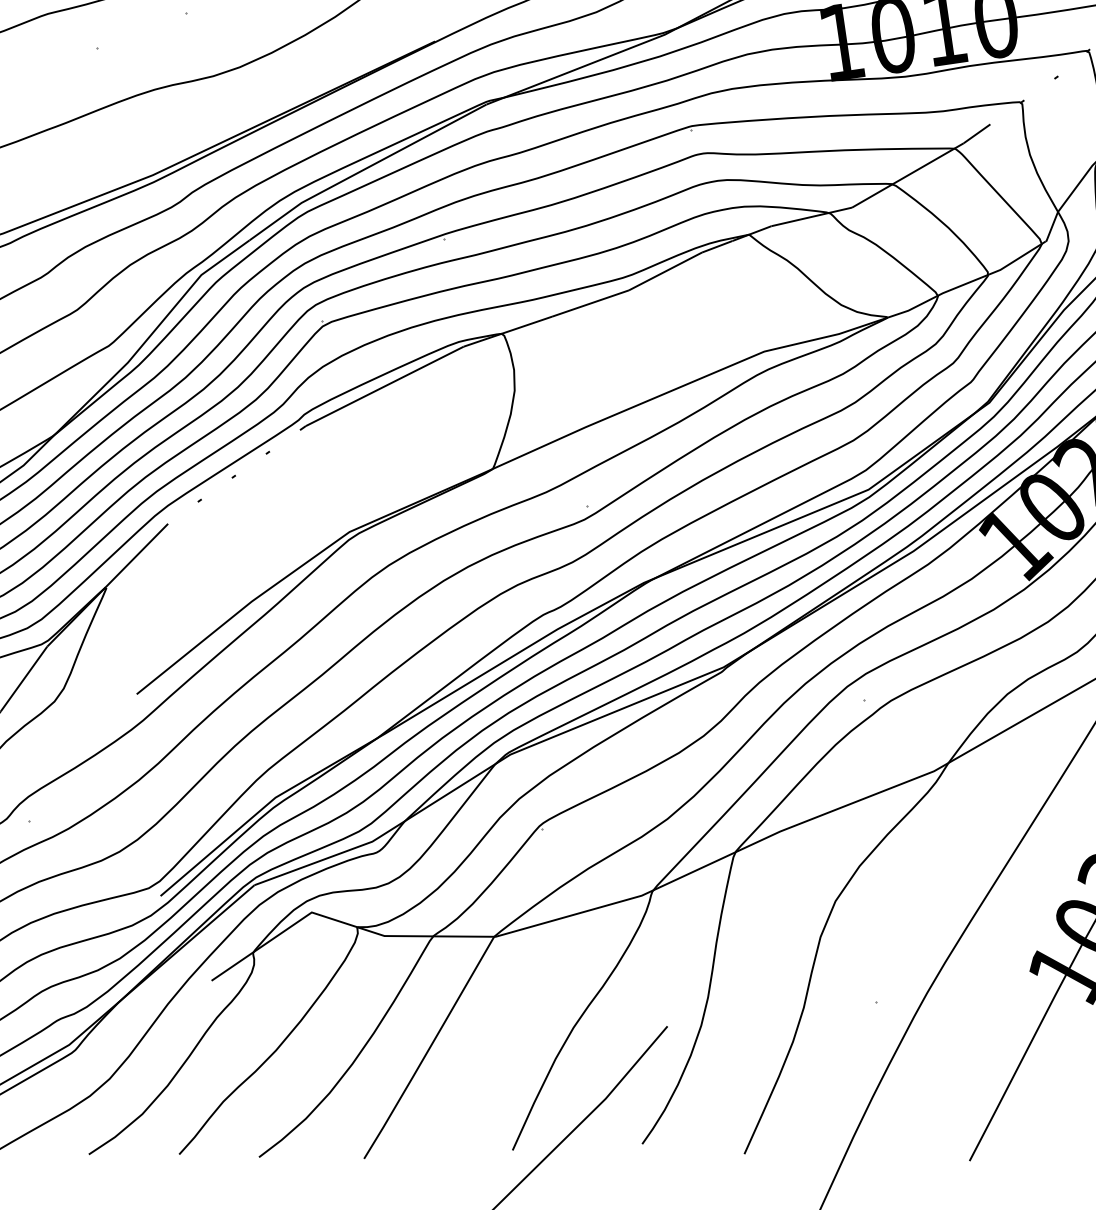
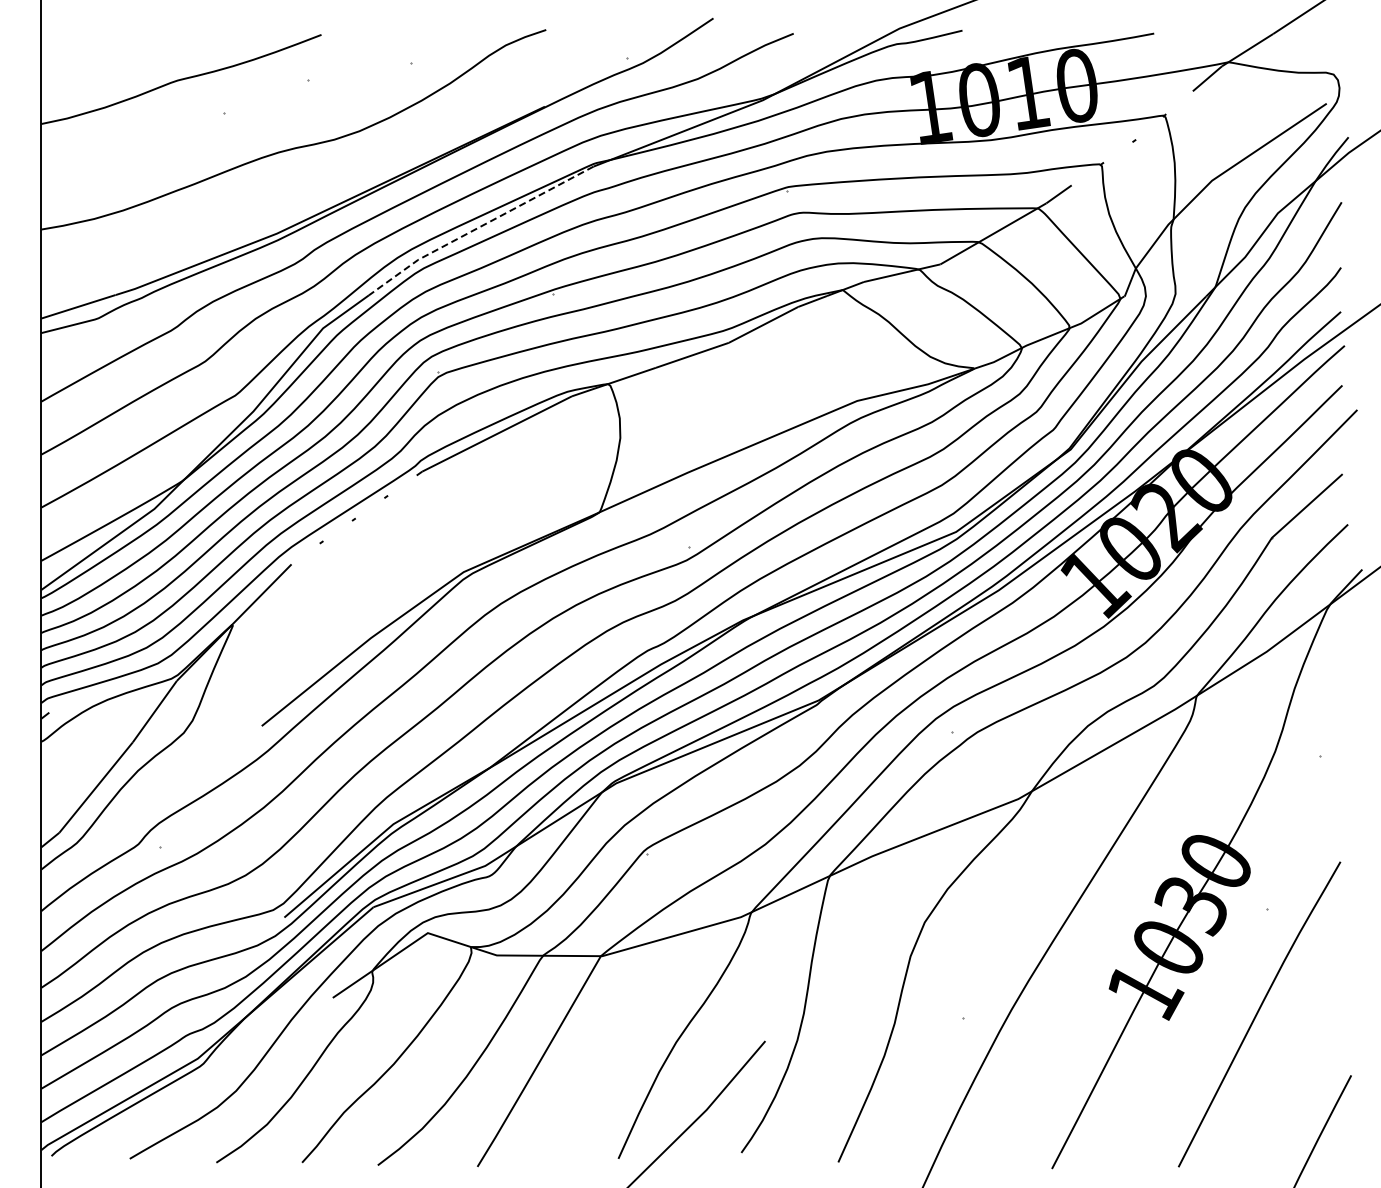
line: (365, 169) -> (478, 228), solid -> dashed

